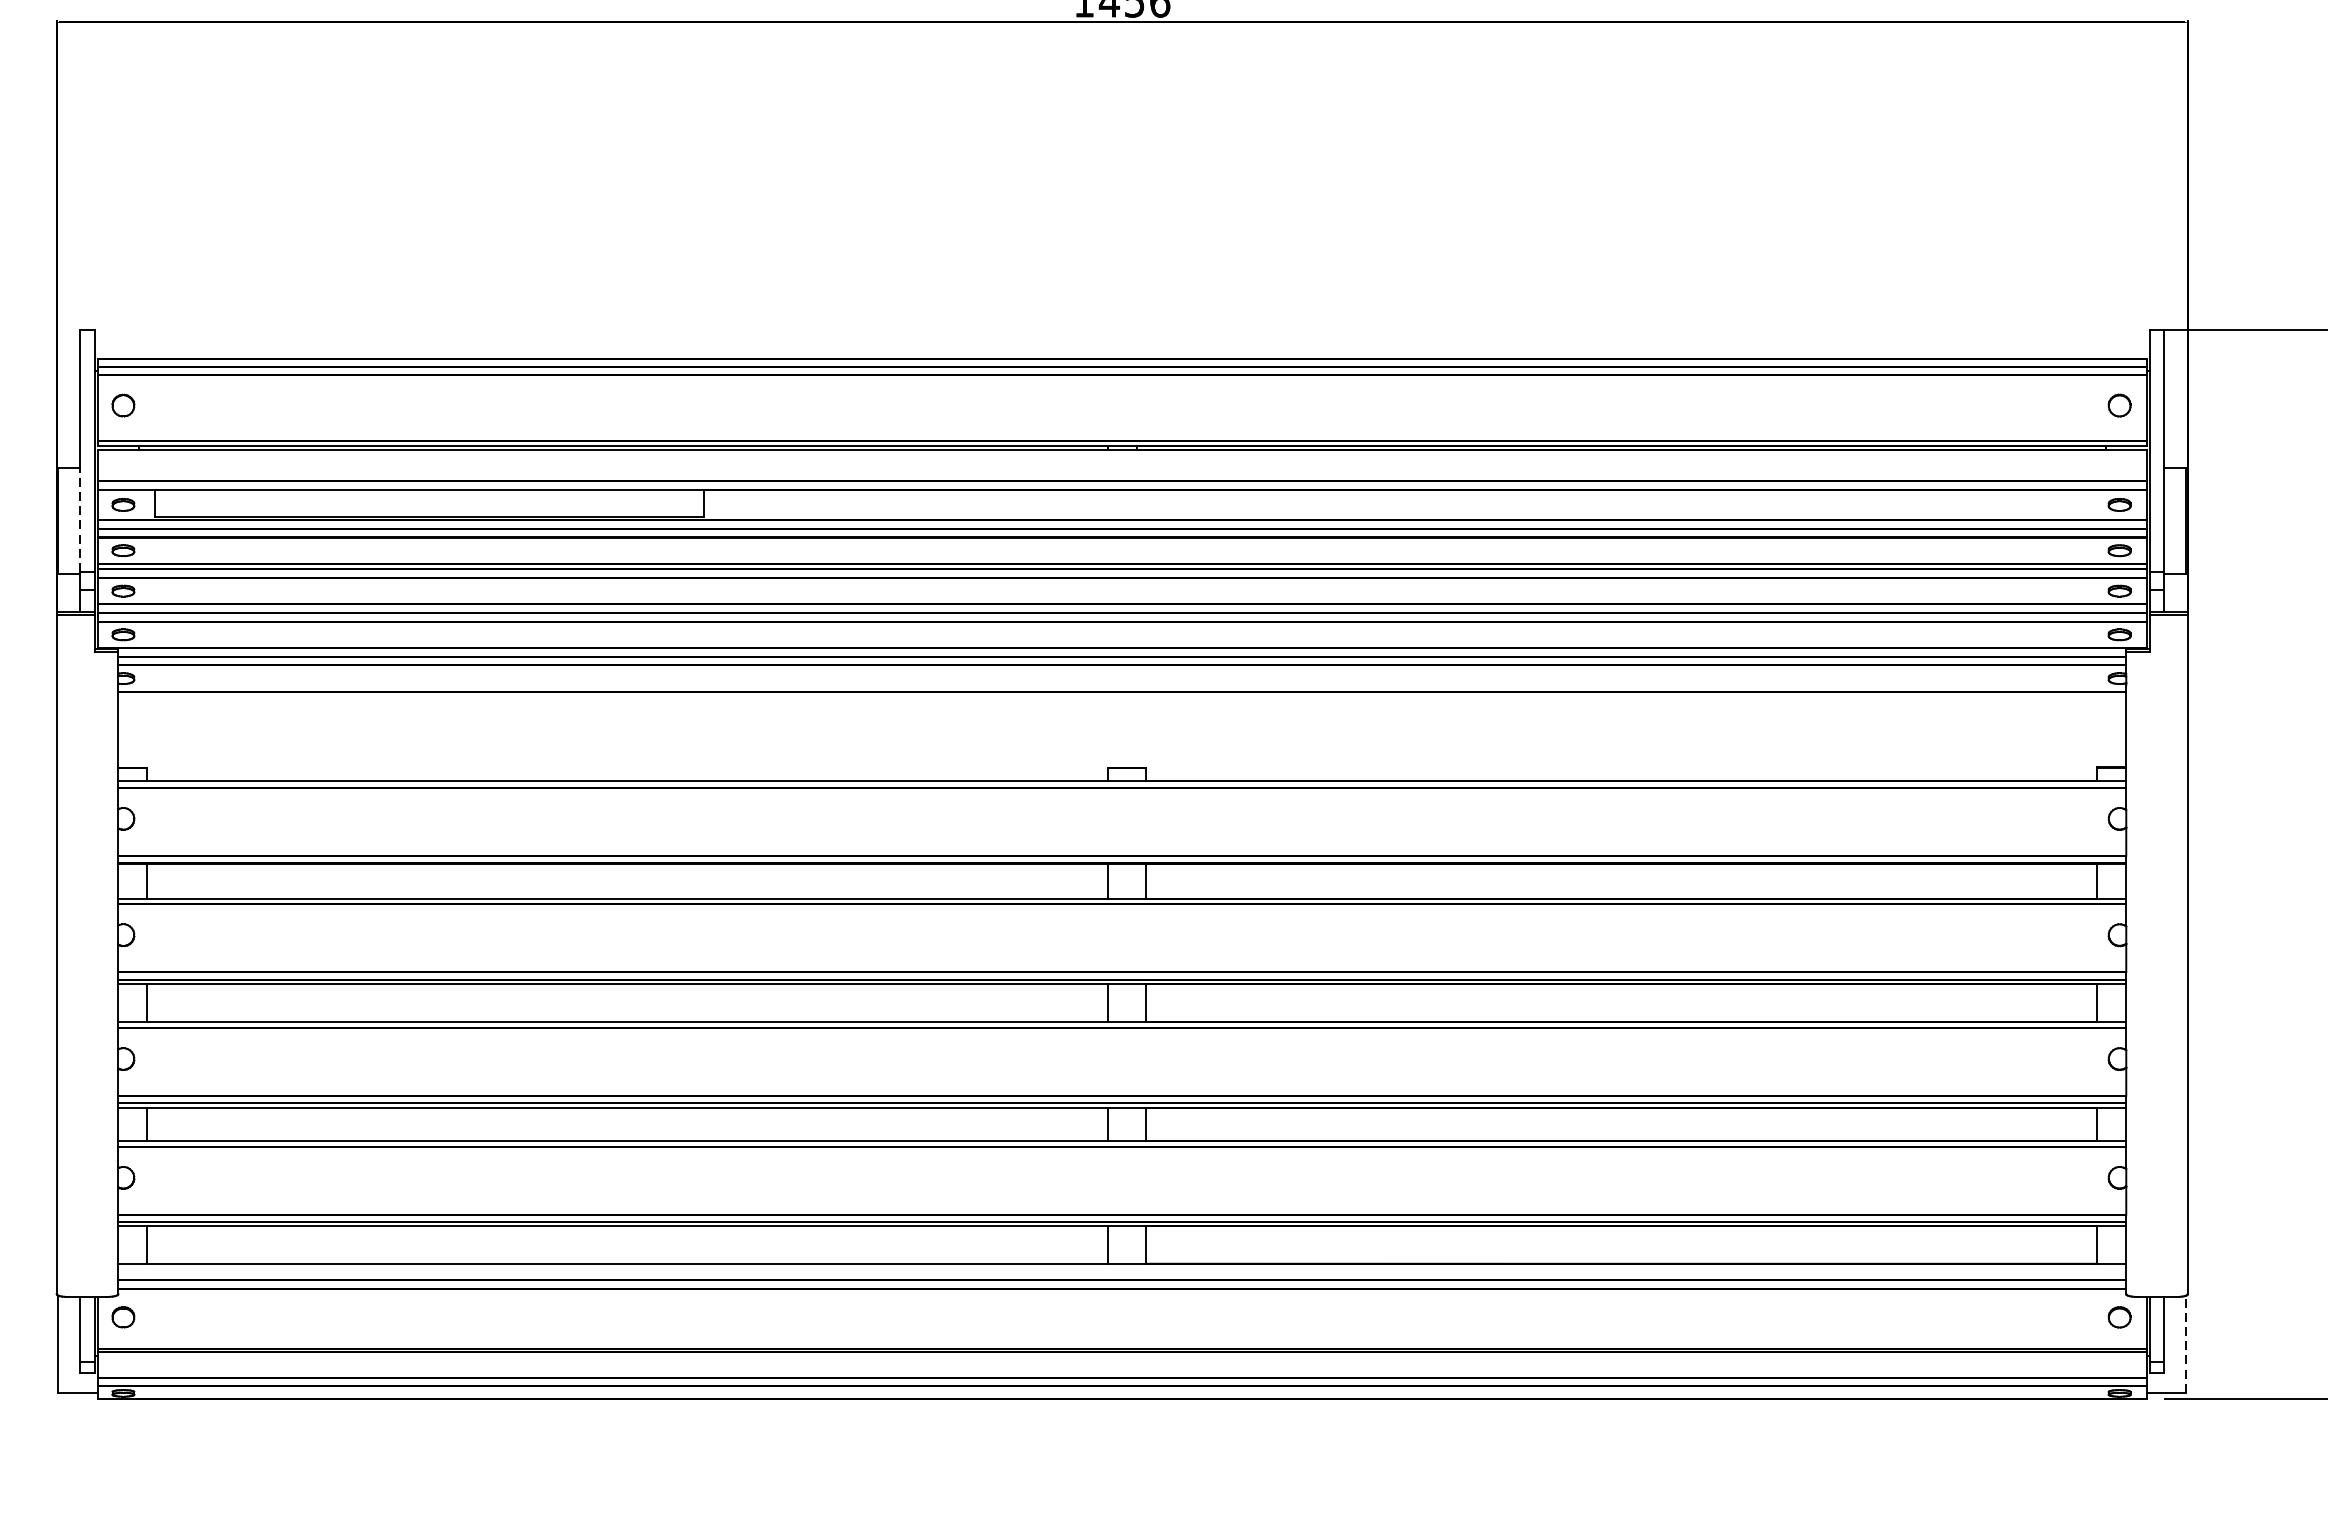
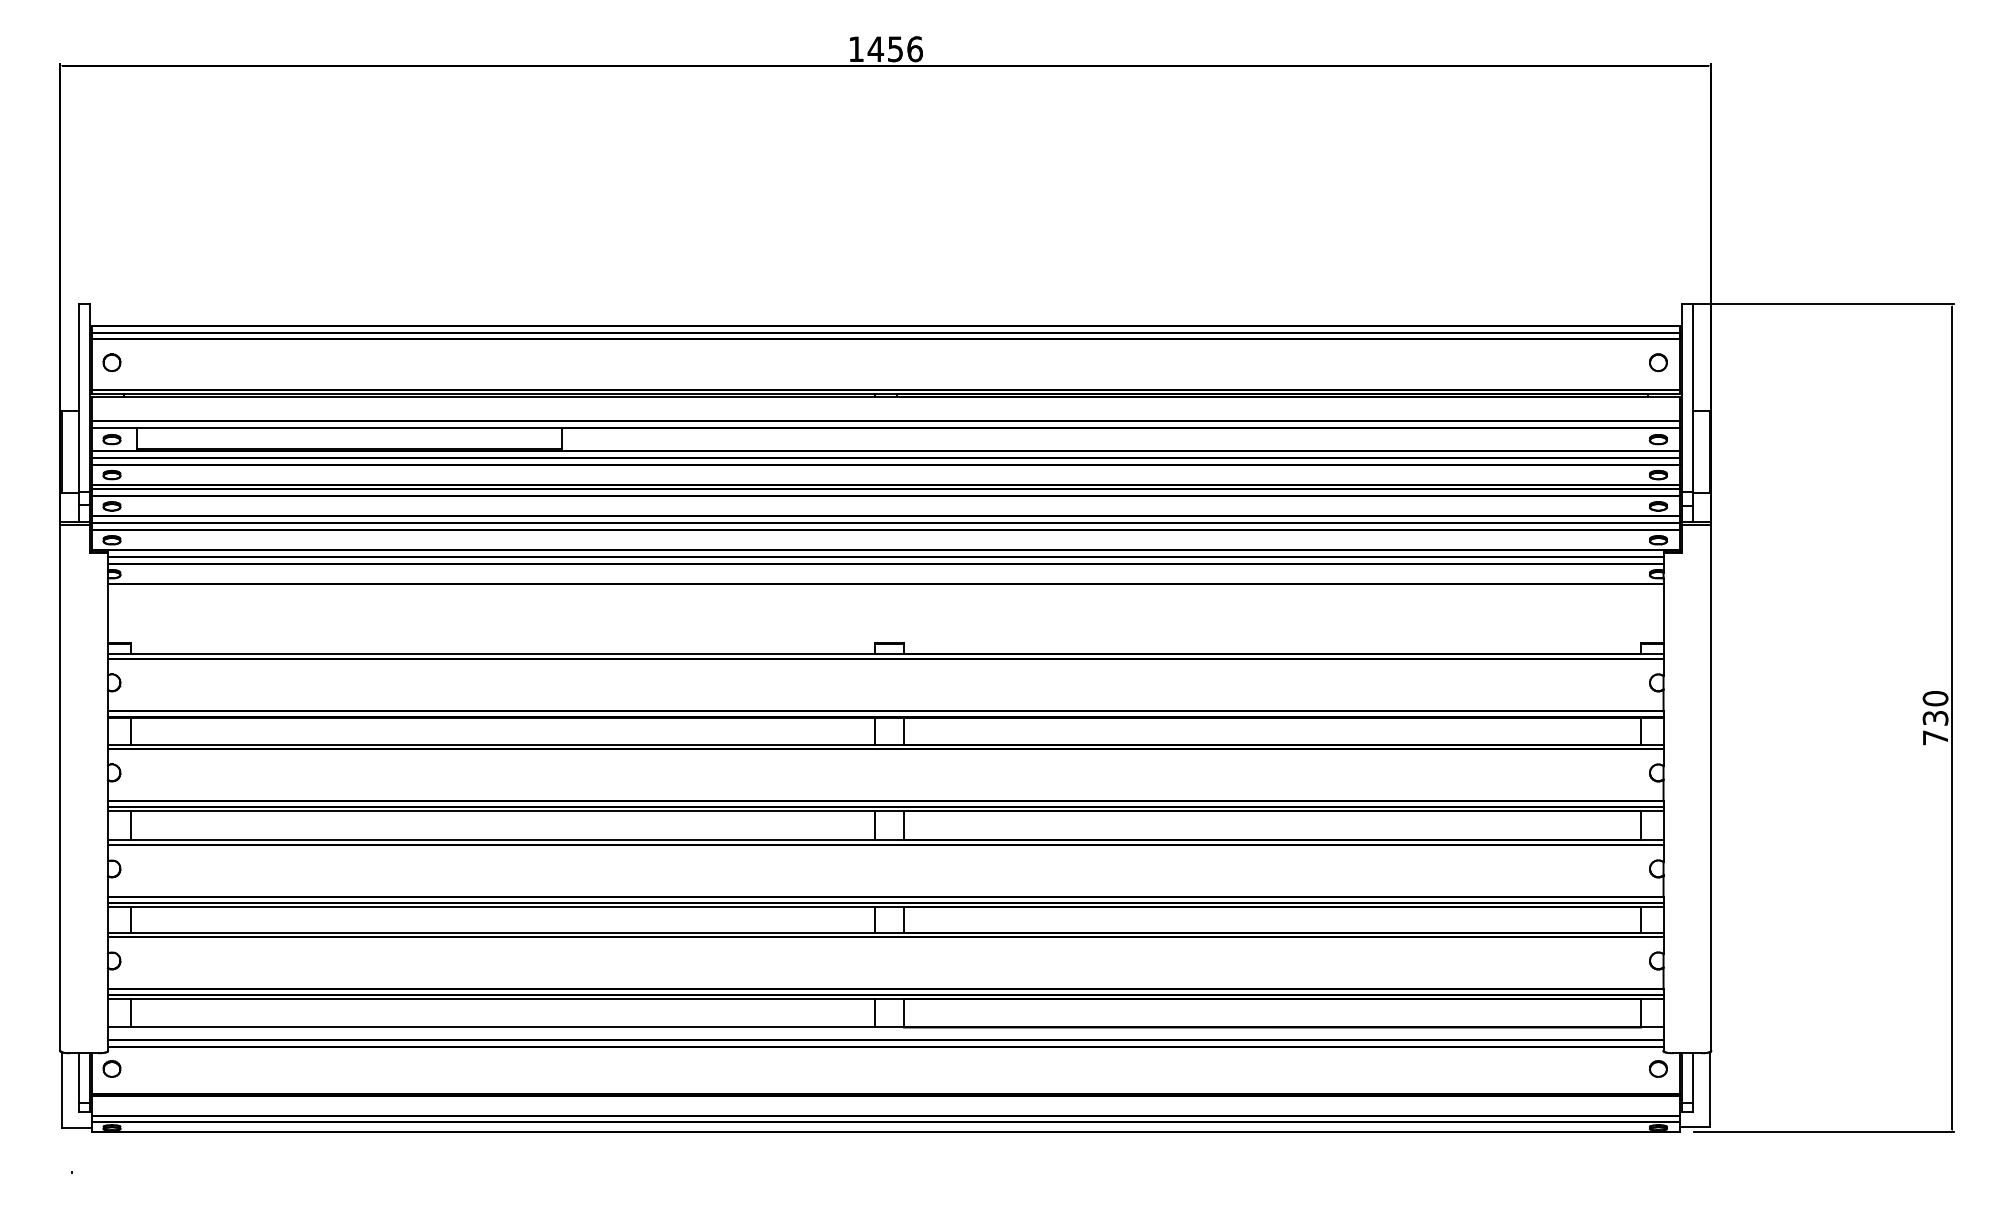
line: (80, 518) -> (78, 450), dashed -> solid
line: (2186, 1343) -> (1710, 1089), dashed -> solid

